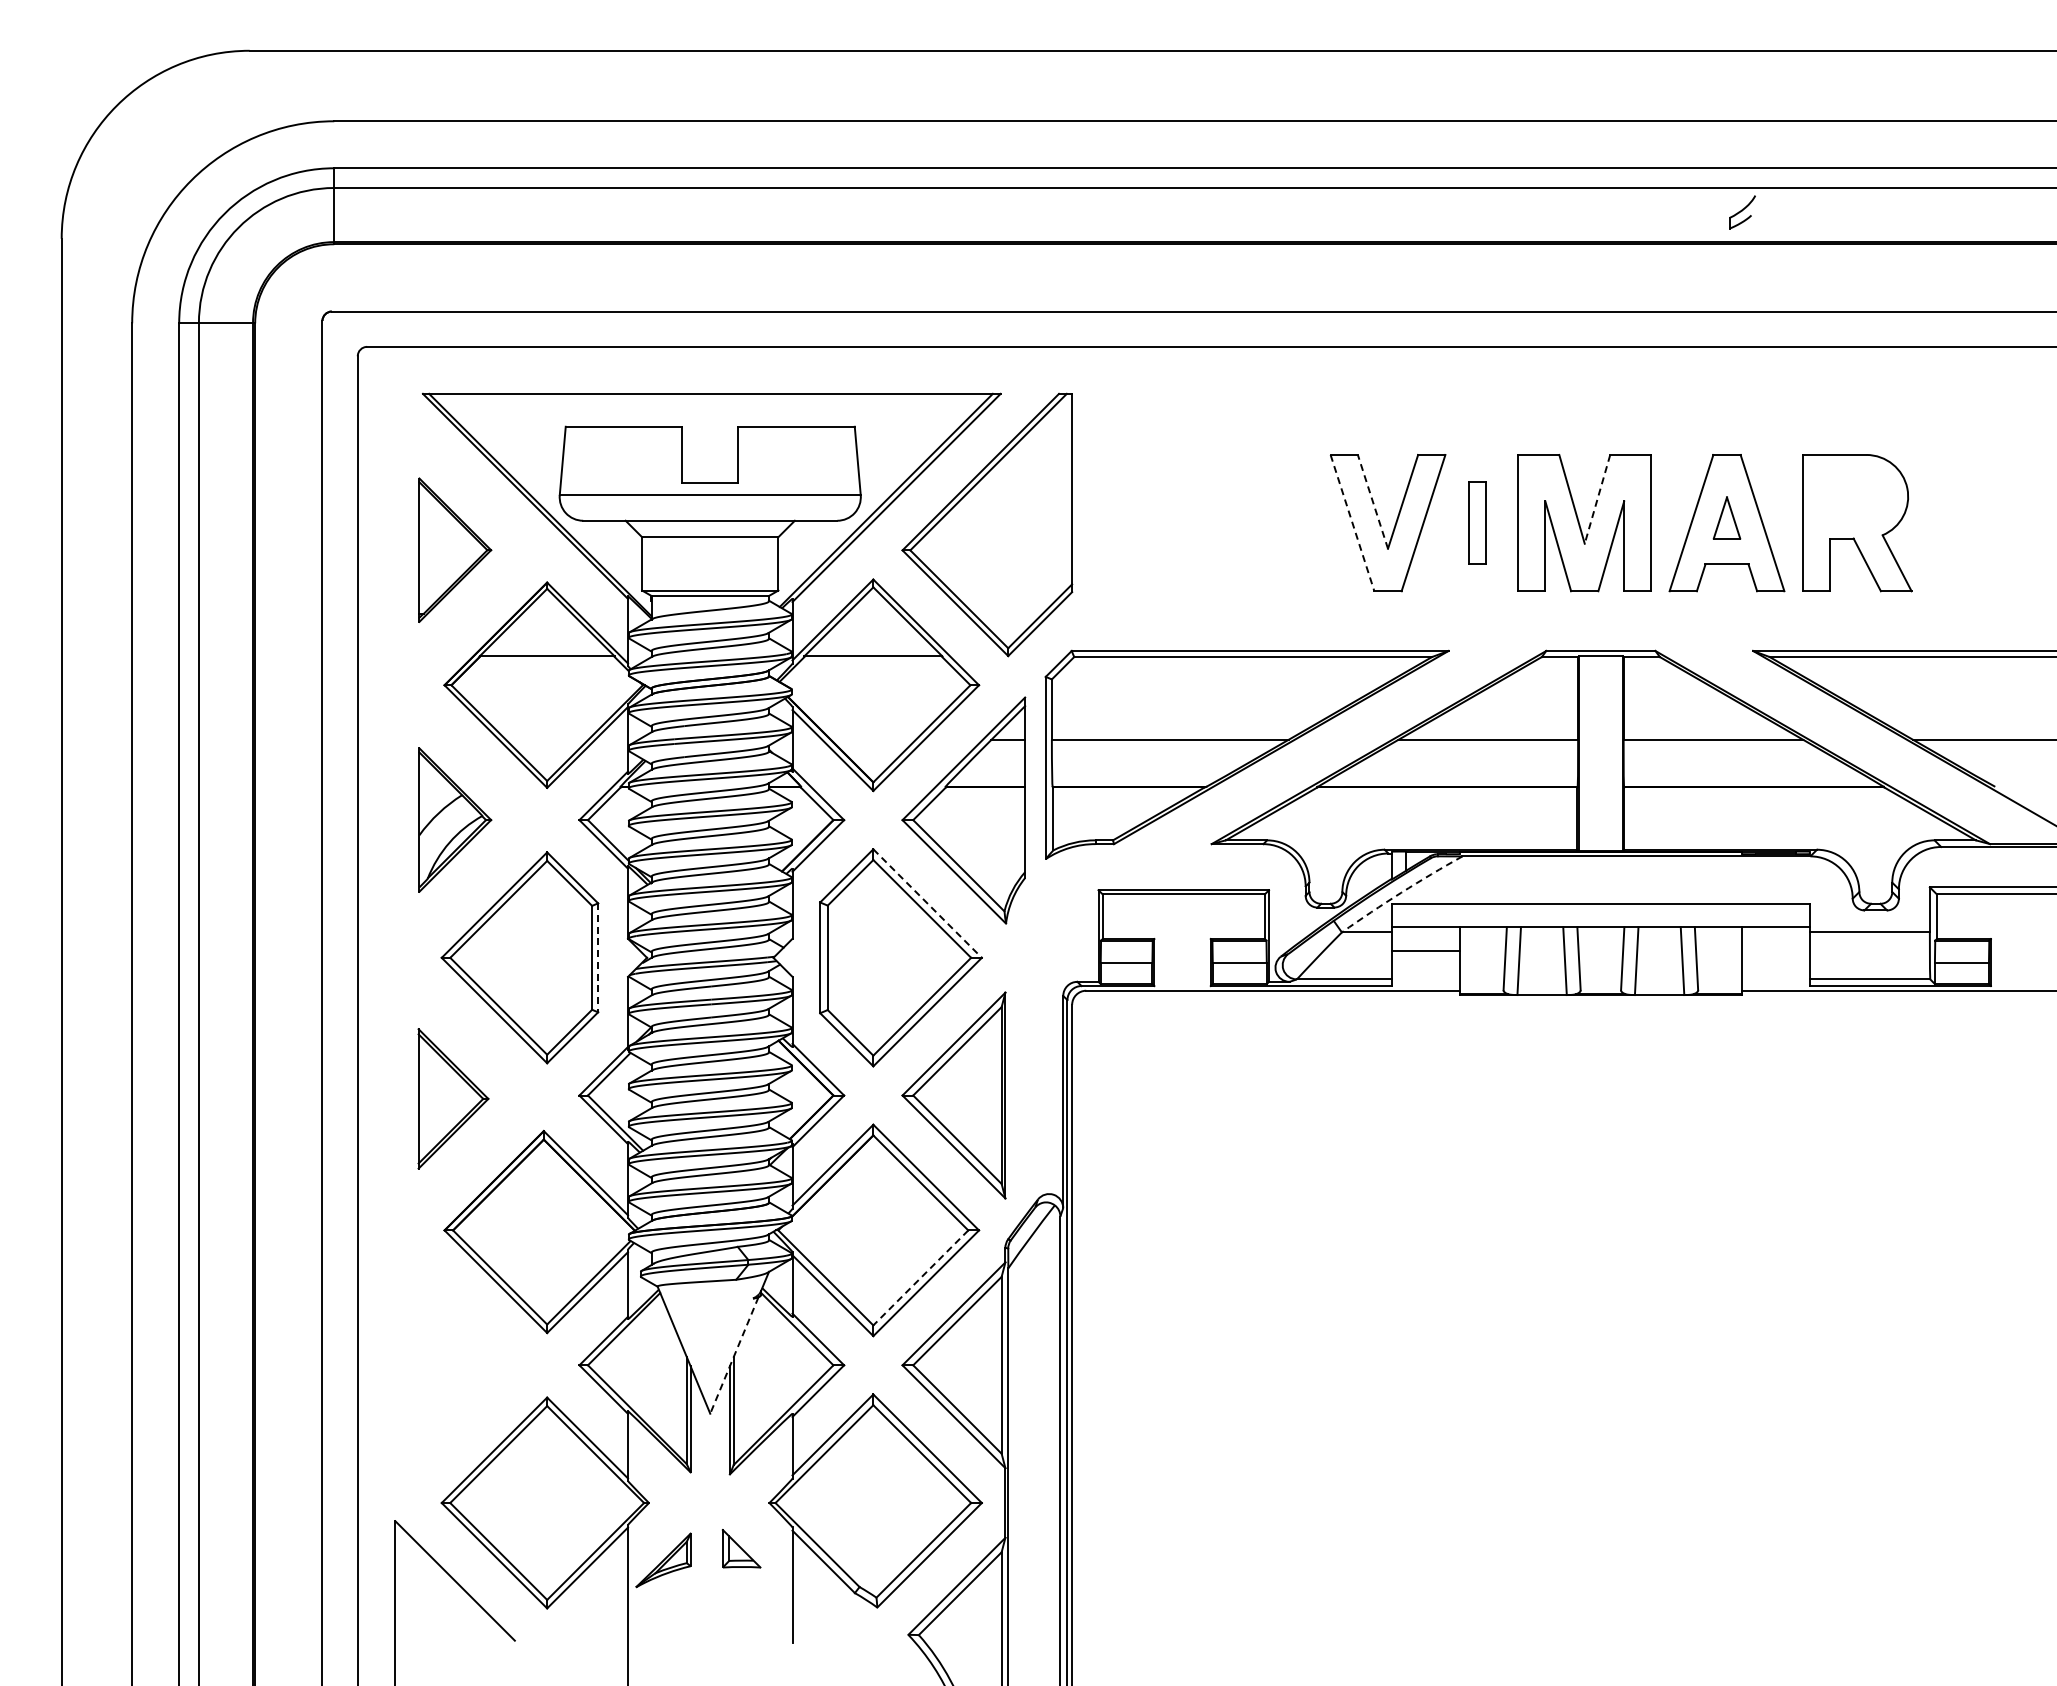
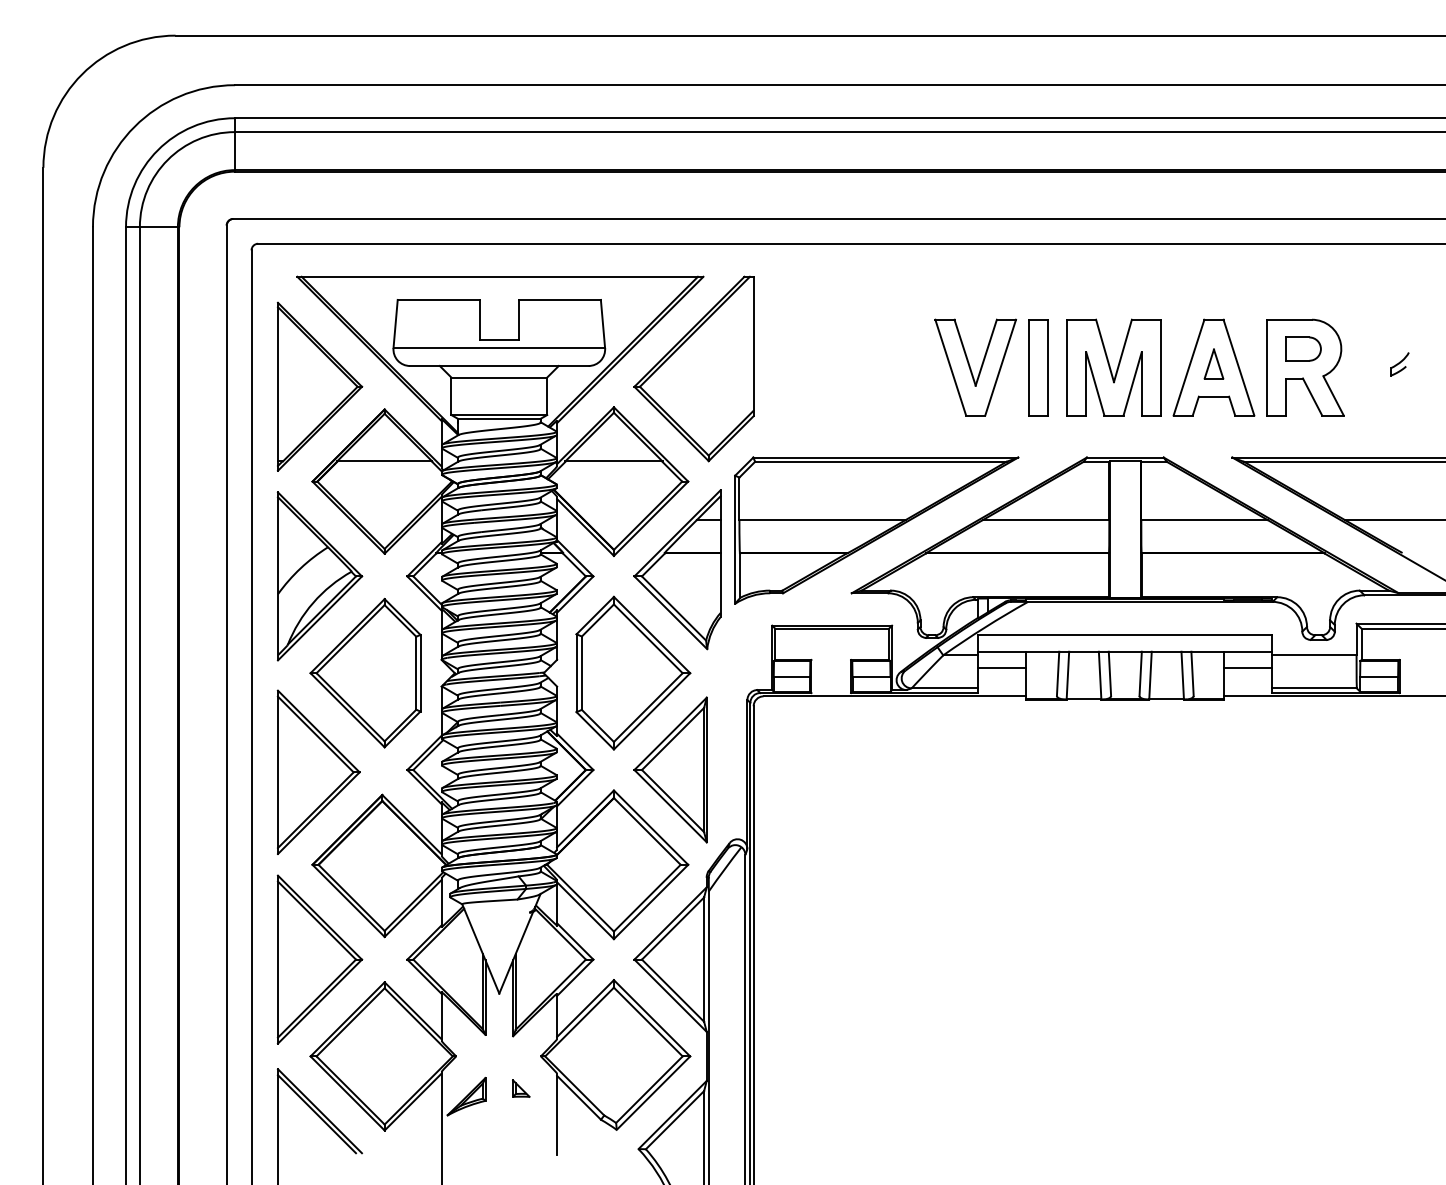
part: (1742, 212) -> (1399, 364), moved
part: (1854, 496) -> (1303, 348), added
line: (1597, 499) -> (1122, 351), dashed -> solid
line: (1372, 501) -> (964, 352), dashed -> solid
part: (1477, 522) -> (1038, 367), size x1.67
line: (1352, 523) -> (950, 367), dashed -> solid
part: (455, 549) -> (320, 386), size x1.67
part: (455, 819) -> (320, 575), size x1.67
arc: (1401, 892) -> (985, 627), dashed -> solid
line: (927, 903) -> (652, 635), dashed -> solid
line: (1775, 950) -> (1248, 668), added
line: (598, 958) -> (420, 673), dashed -> solid
part: (453, 1098) -> (318, 772), size x1.67
line: (920, 1278) -> (647, 898), dashed -> solid
line: (734, 1355) -> (516, 952), dashed -> solid
part: (455, 1364) -> (320, 959), added
part: (741, 1548) -> (521, 1088), size x0.62
line: (450, 1584) -> (316, 1113), added

